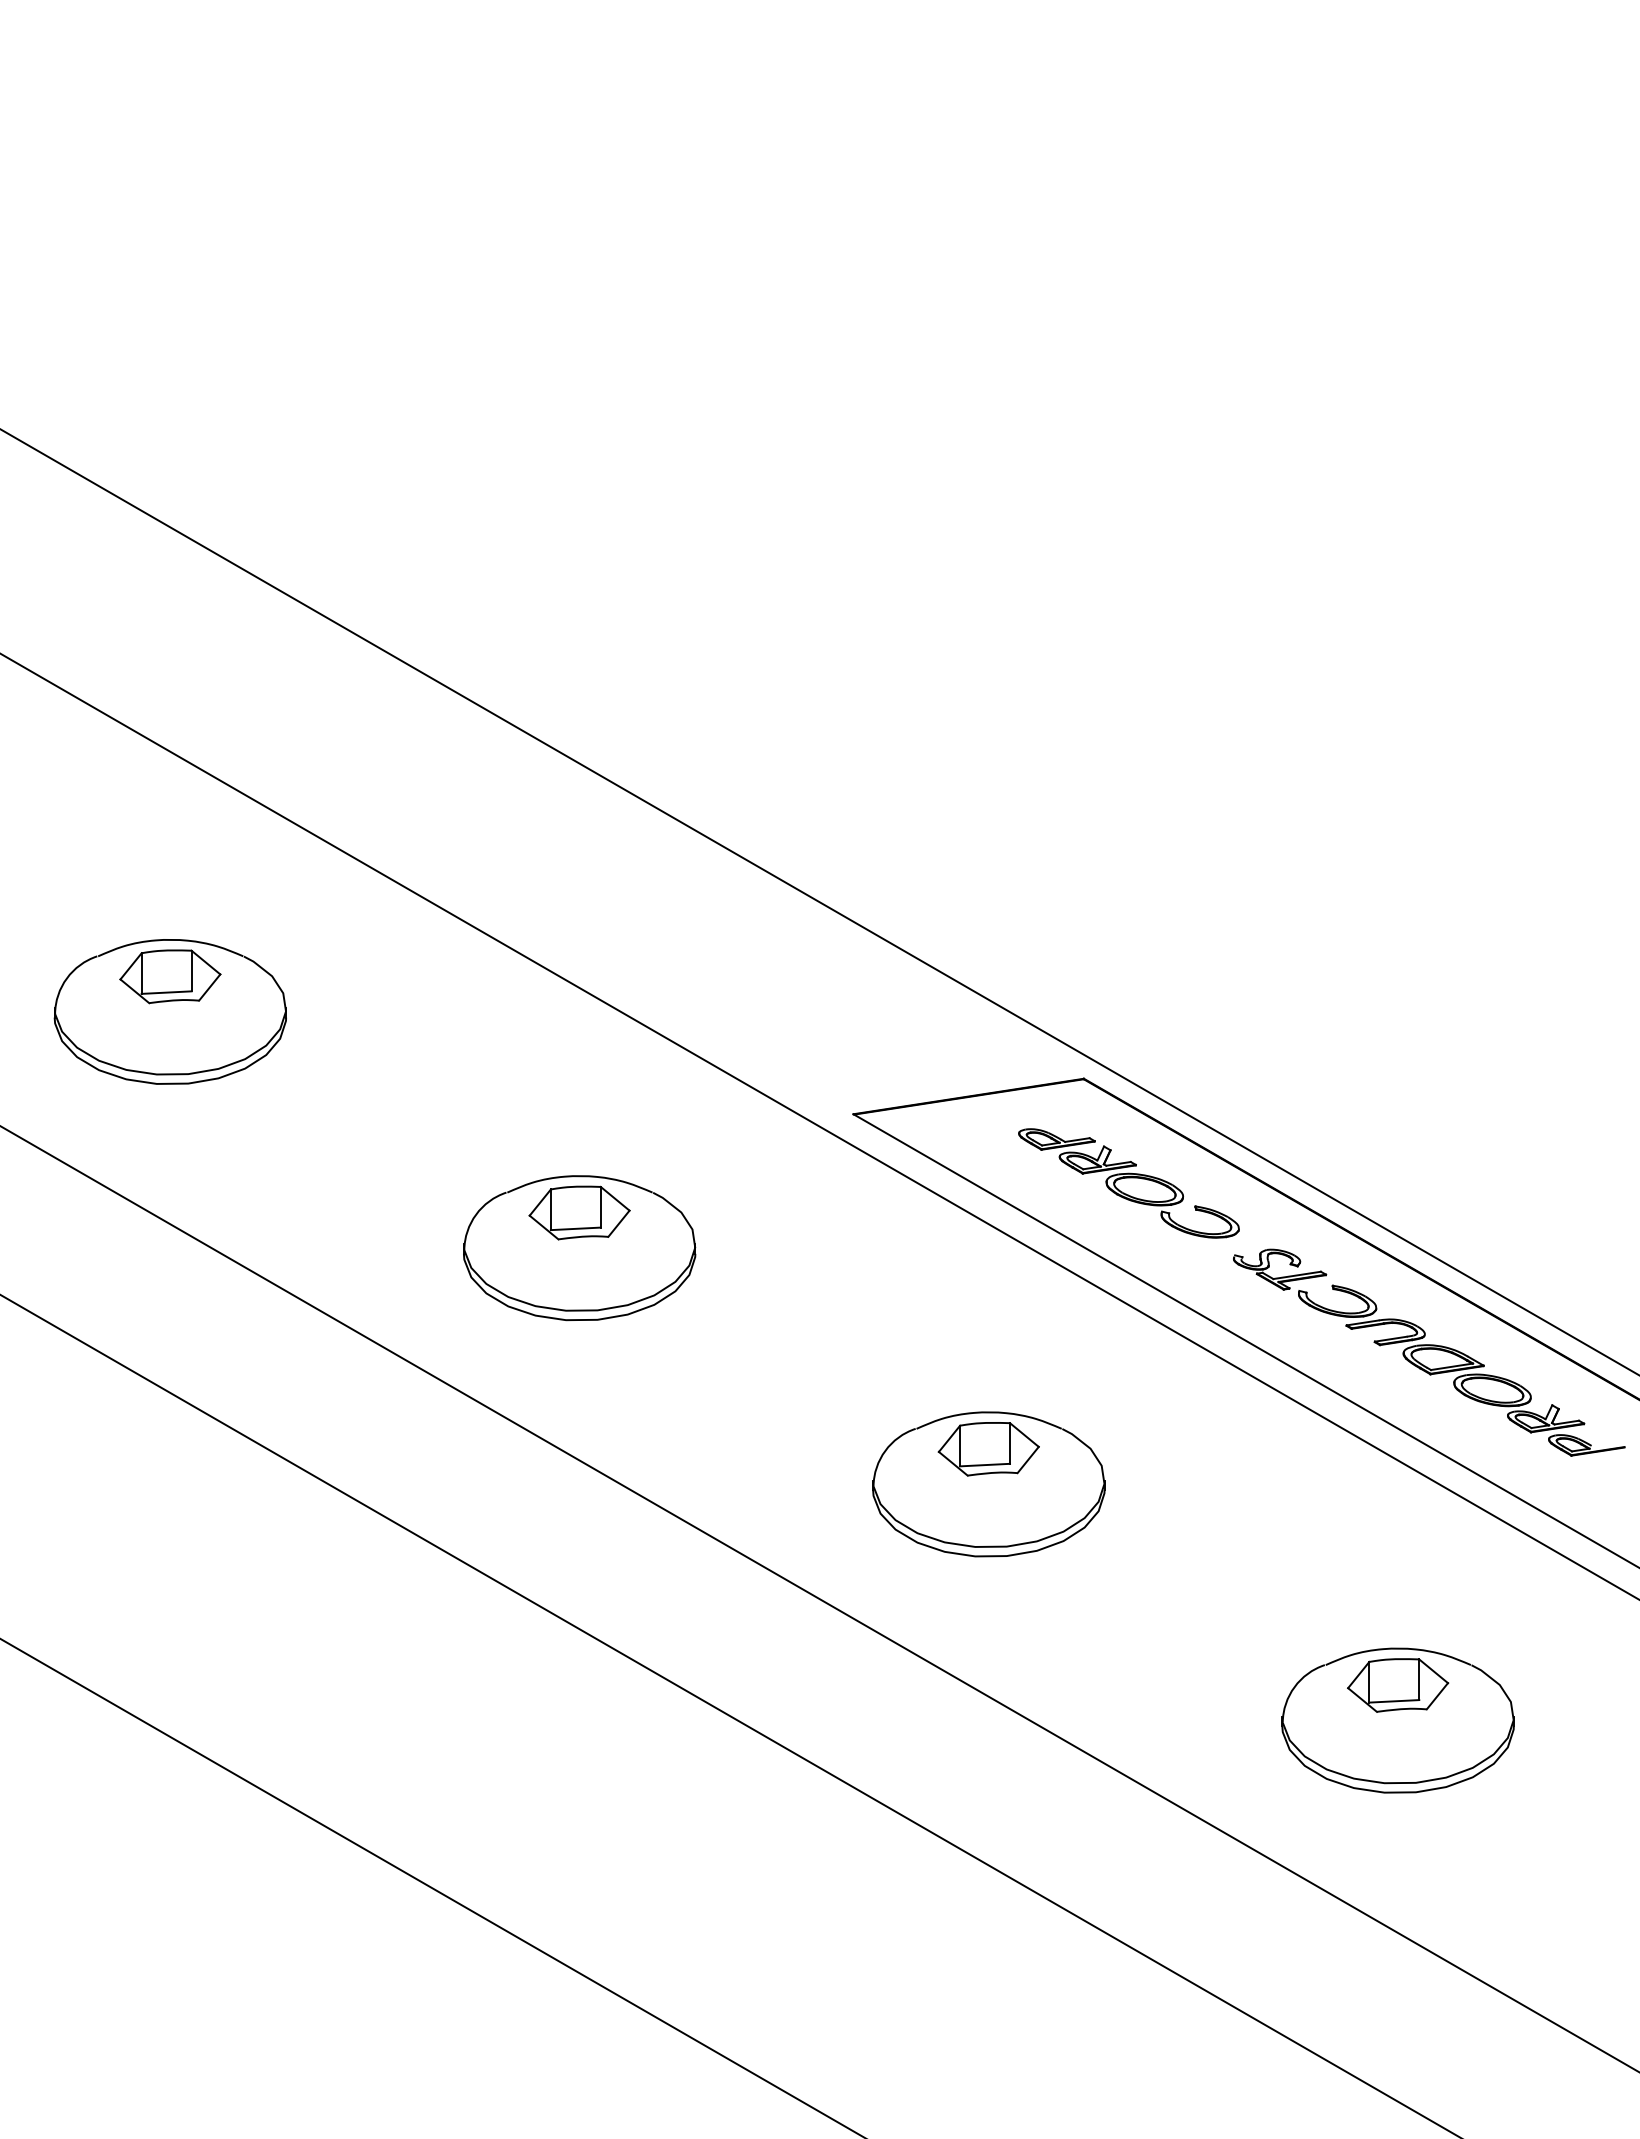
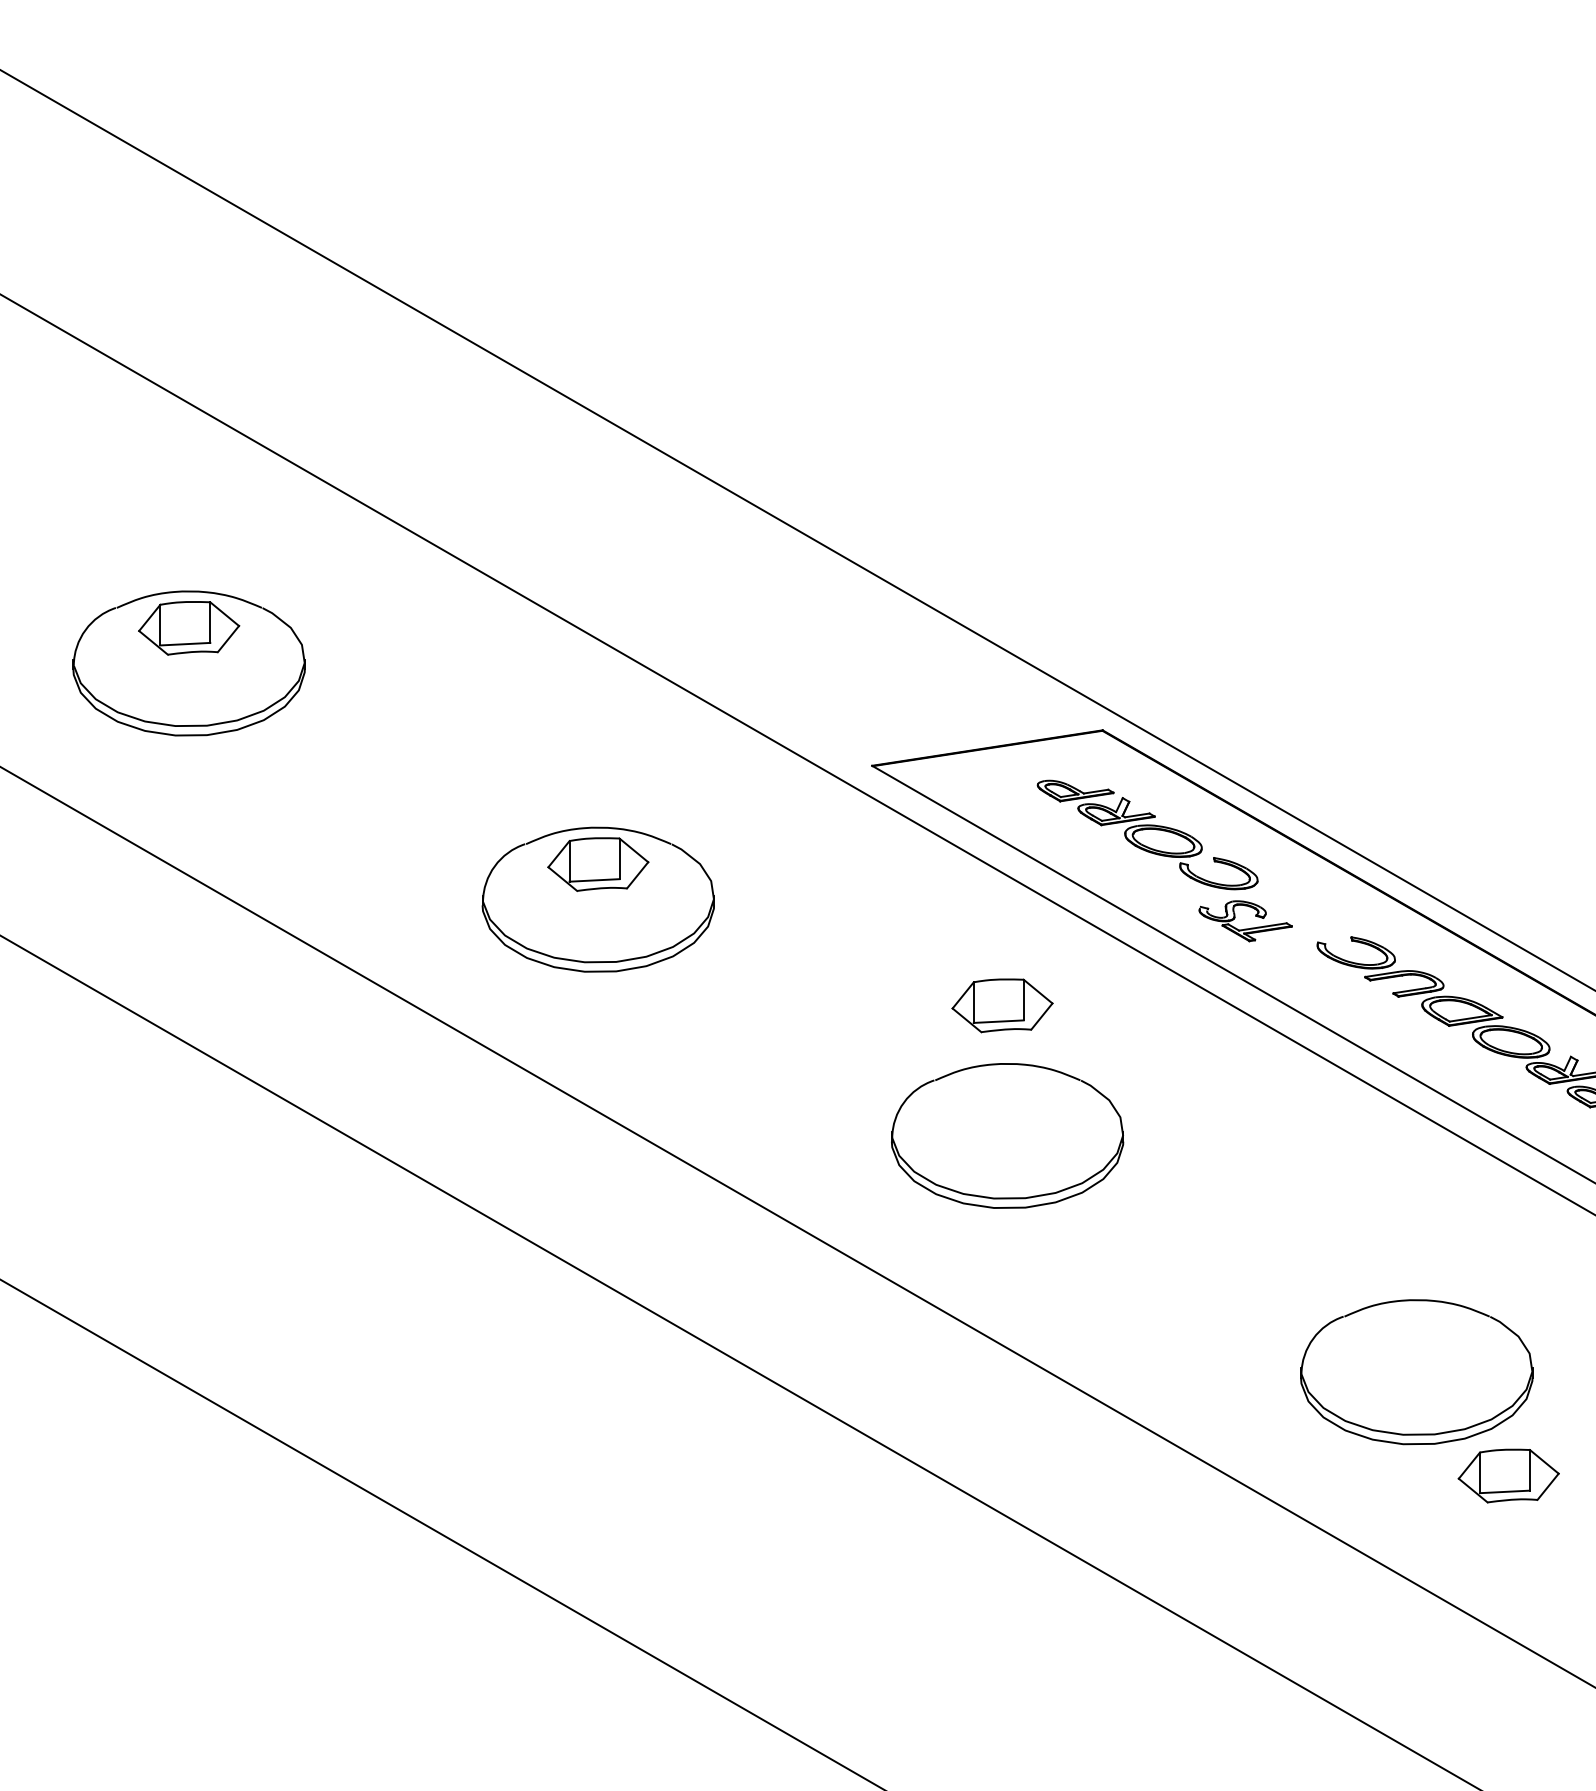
part: (1281, 1276) -> (1247, 928), moved
part: (988, 1449) -> (1002, 1006), moved
part: (1398, 1685) -> (1509, 1476), moved

